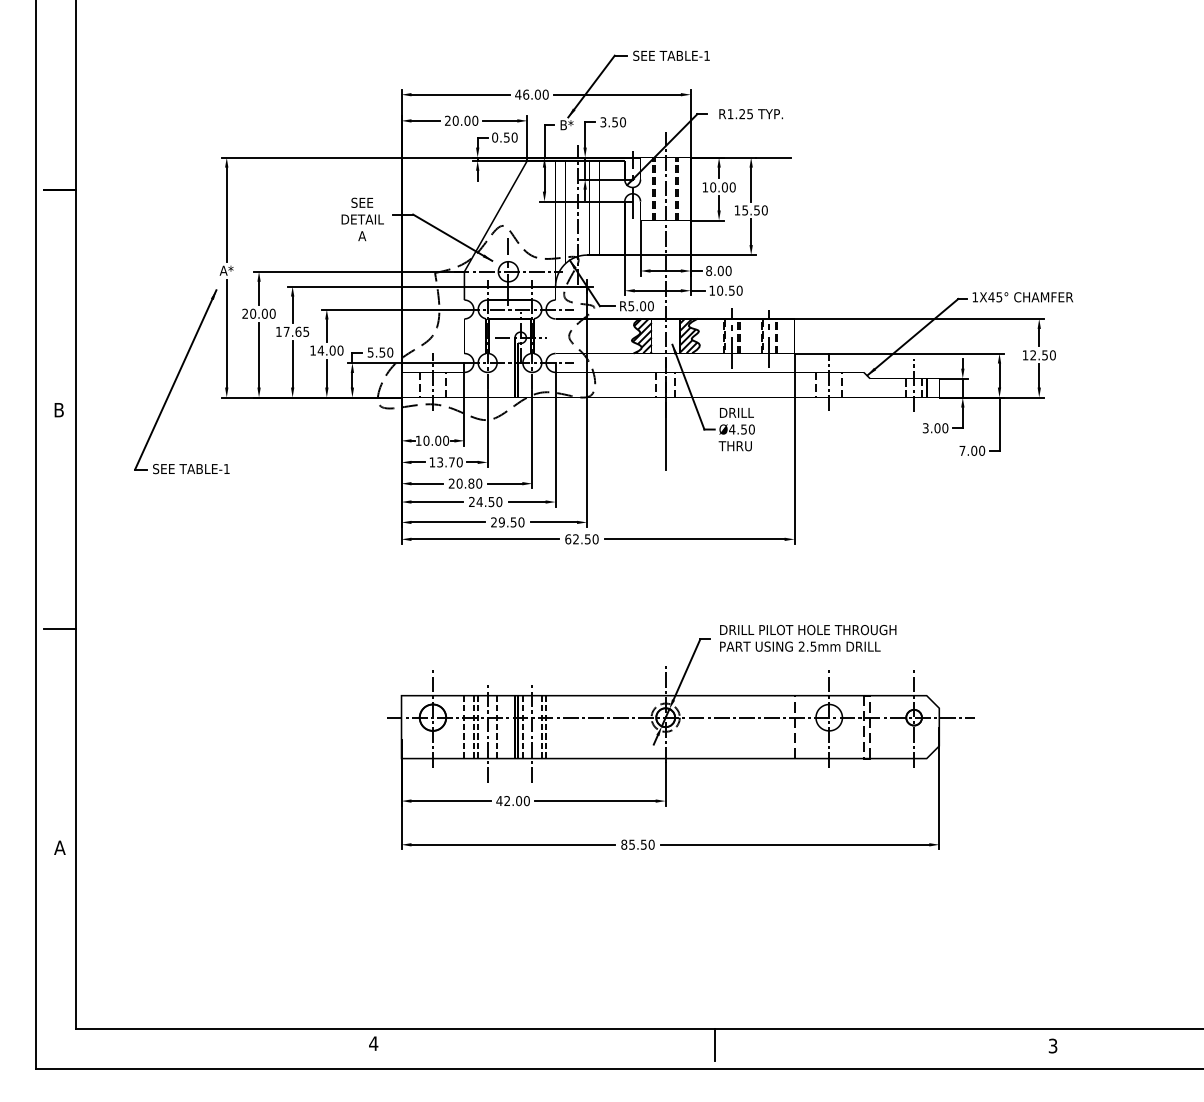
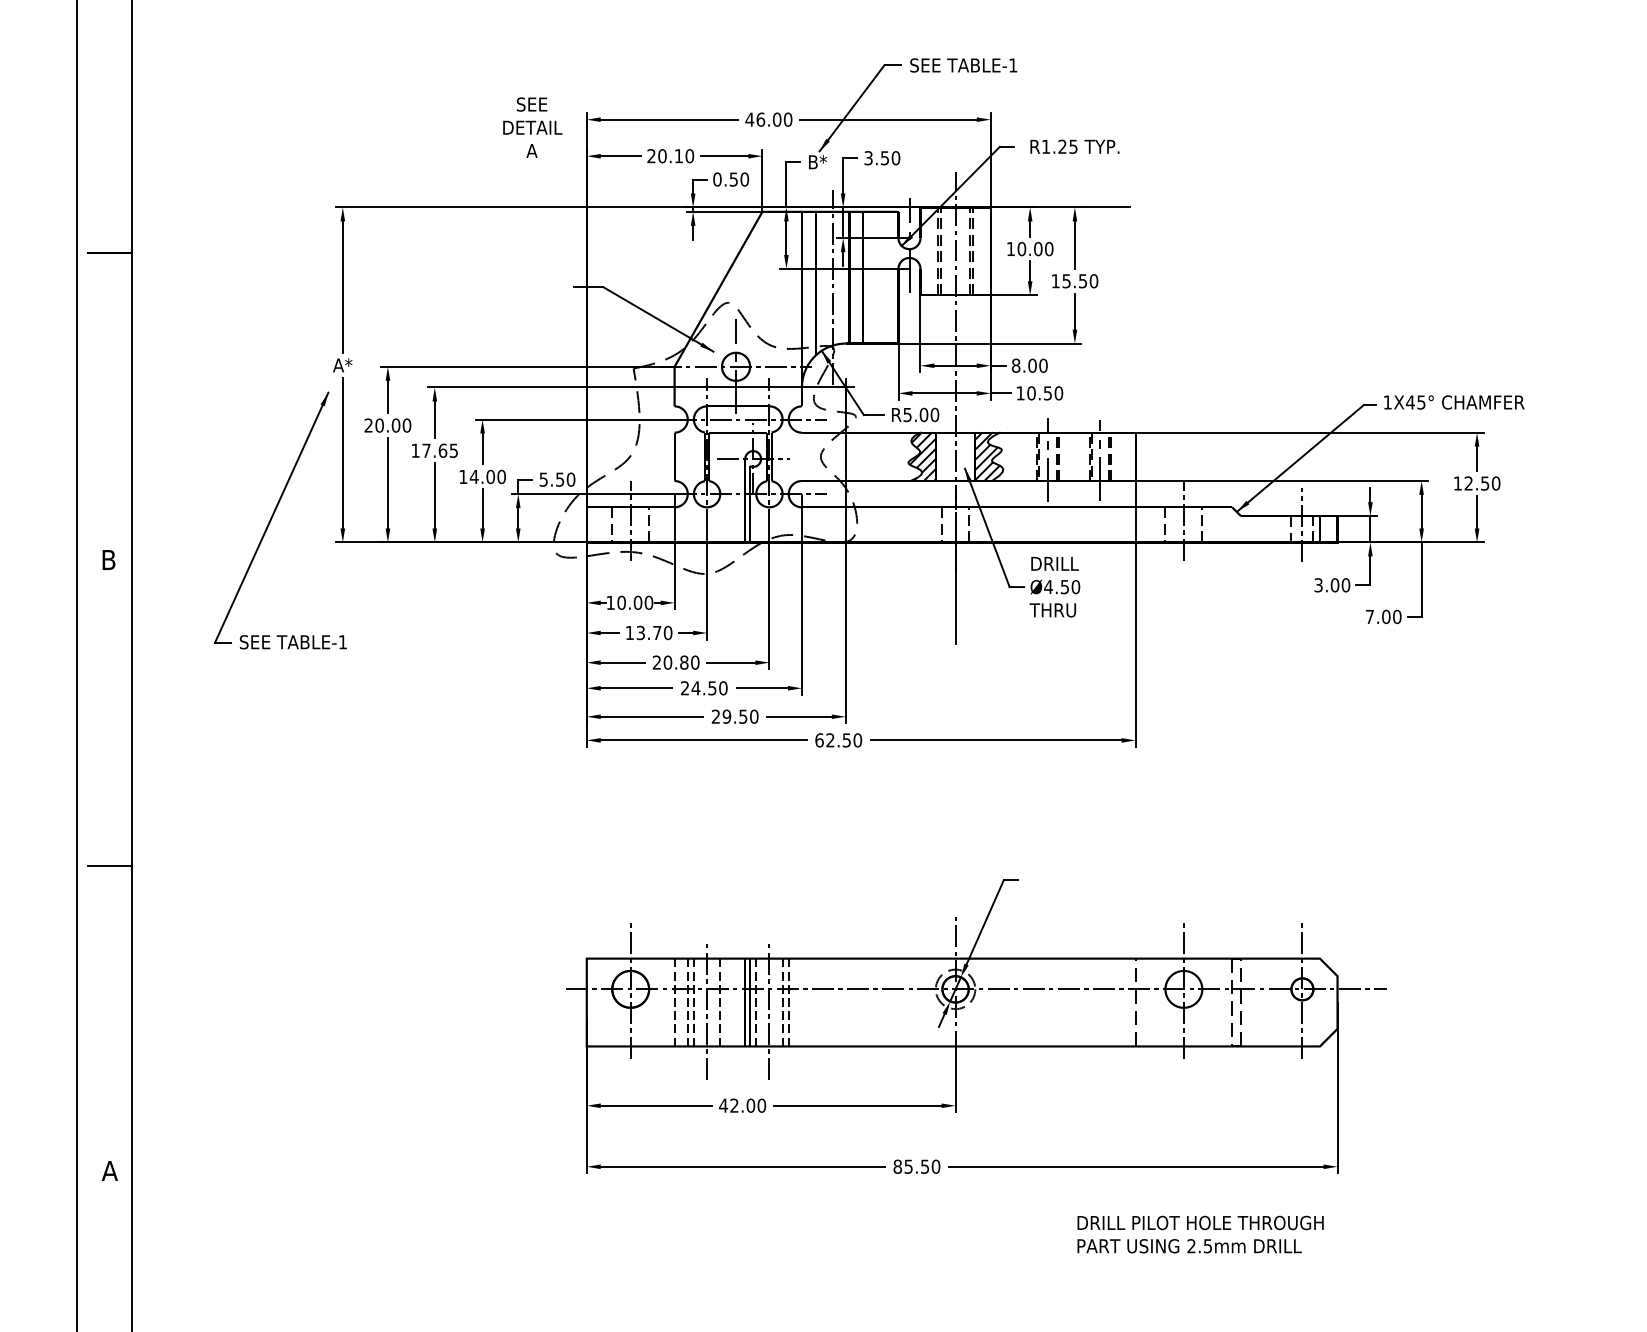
text: (467, 120) -> (678, 155), 20.00 -> 20.10
text: (362, 219) -> (532, 127), moved
text: (808, 638) -> (1201, 1234), moved

